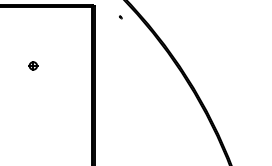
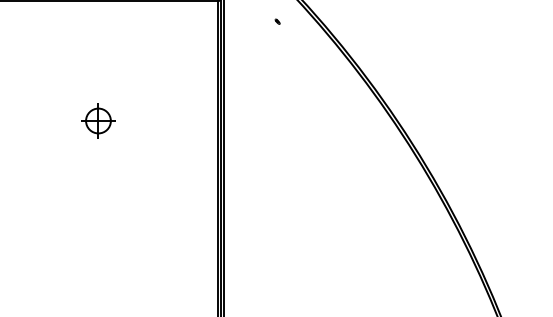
part: (33, 65) -> (98, 120), size x1.6

